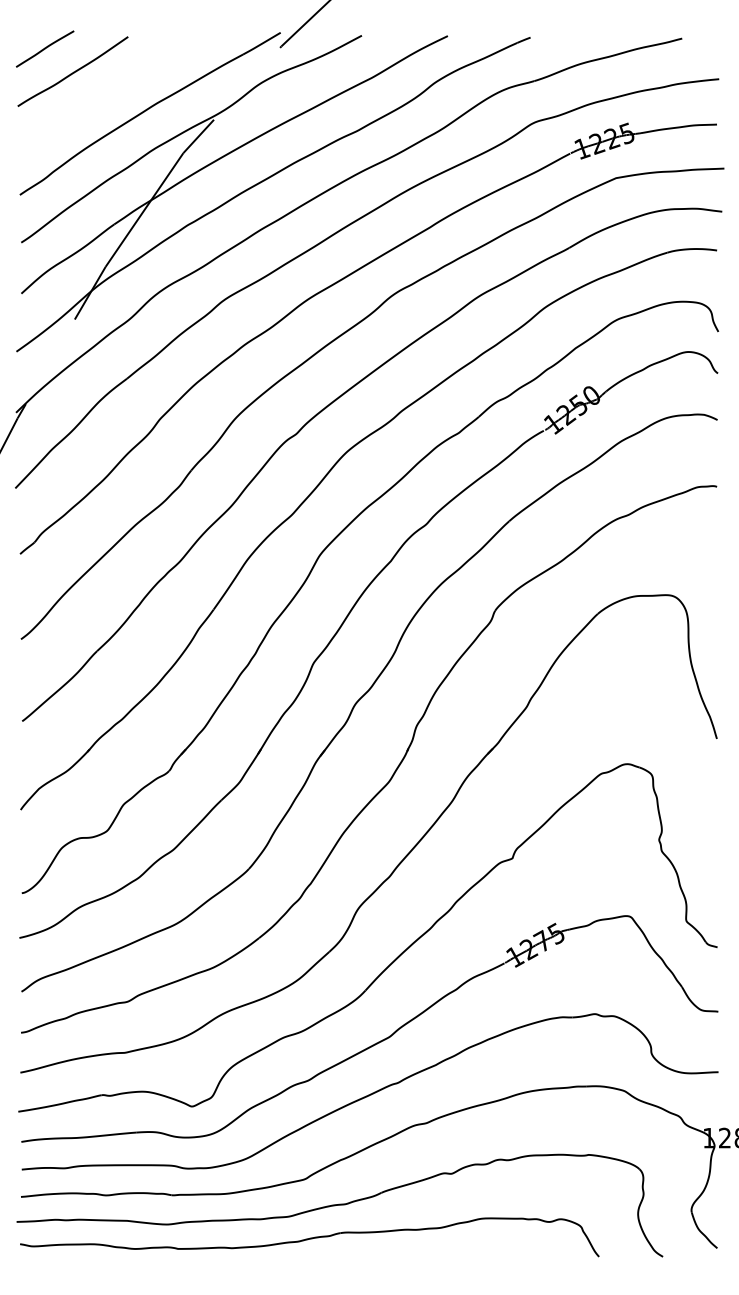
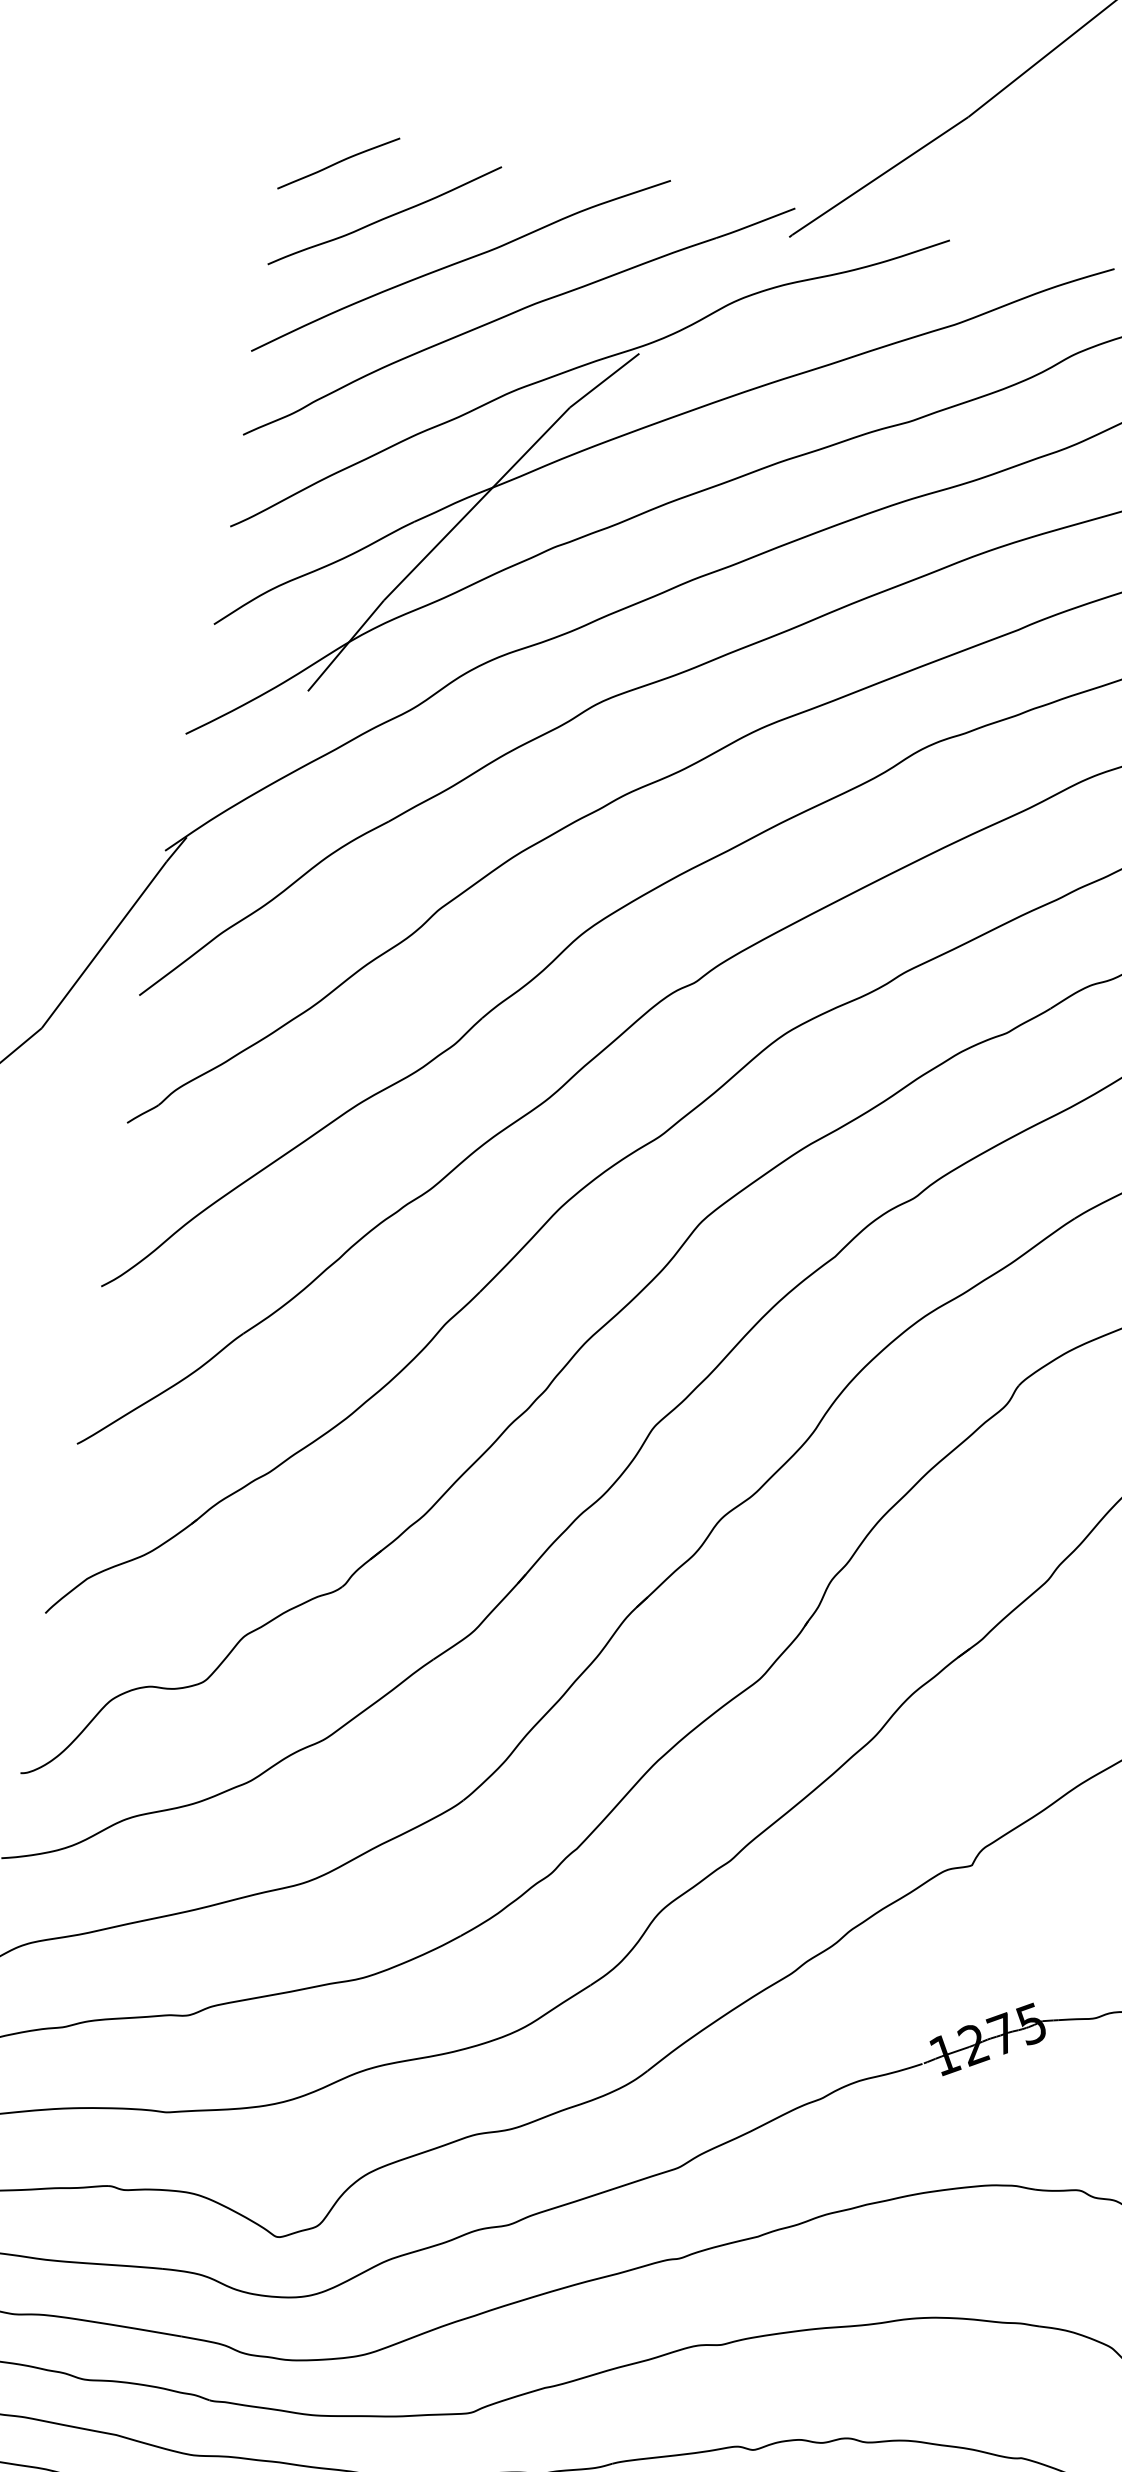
curve: (115, 89) -> (460, 263), added

